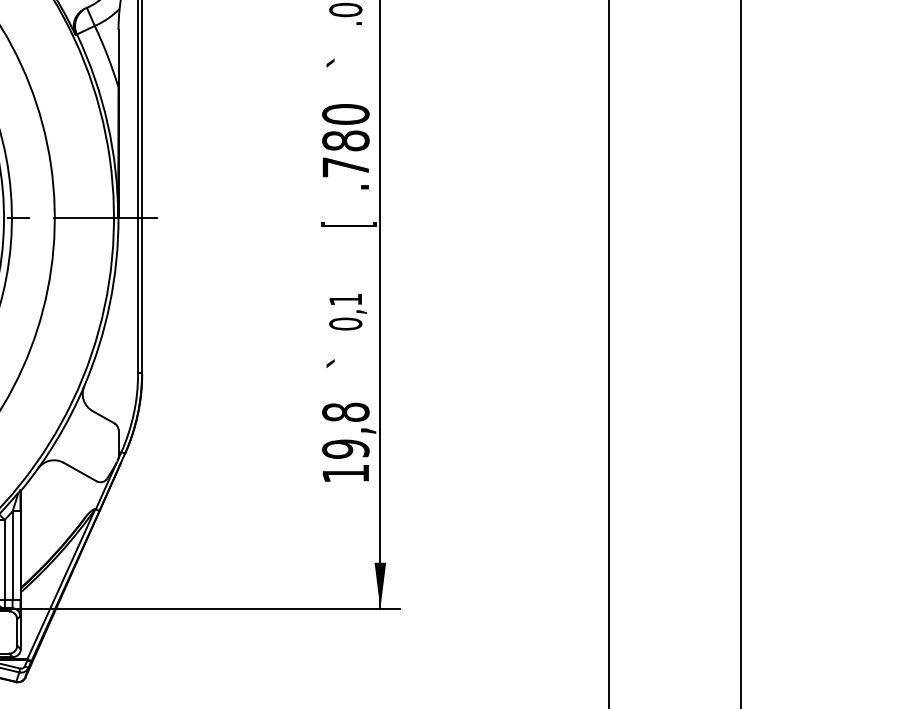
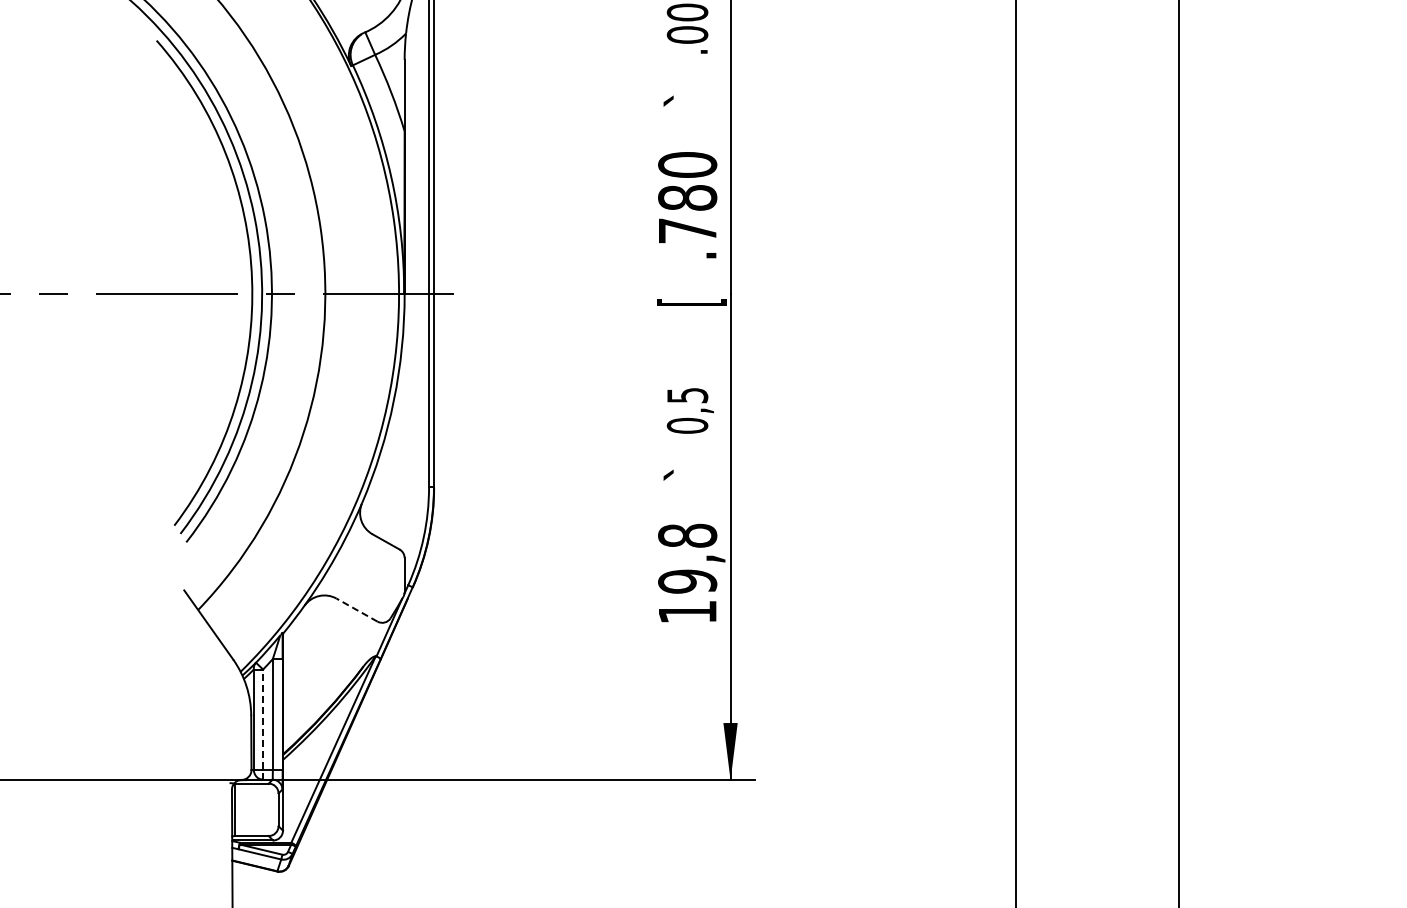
text: (345, 299) -> (687, 395), 0,1 -> 0,5
line: (79, 471) -> (356, 609), solid -> dashed
line: (5, 563) -> (263, 724), solid -> dashed

